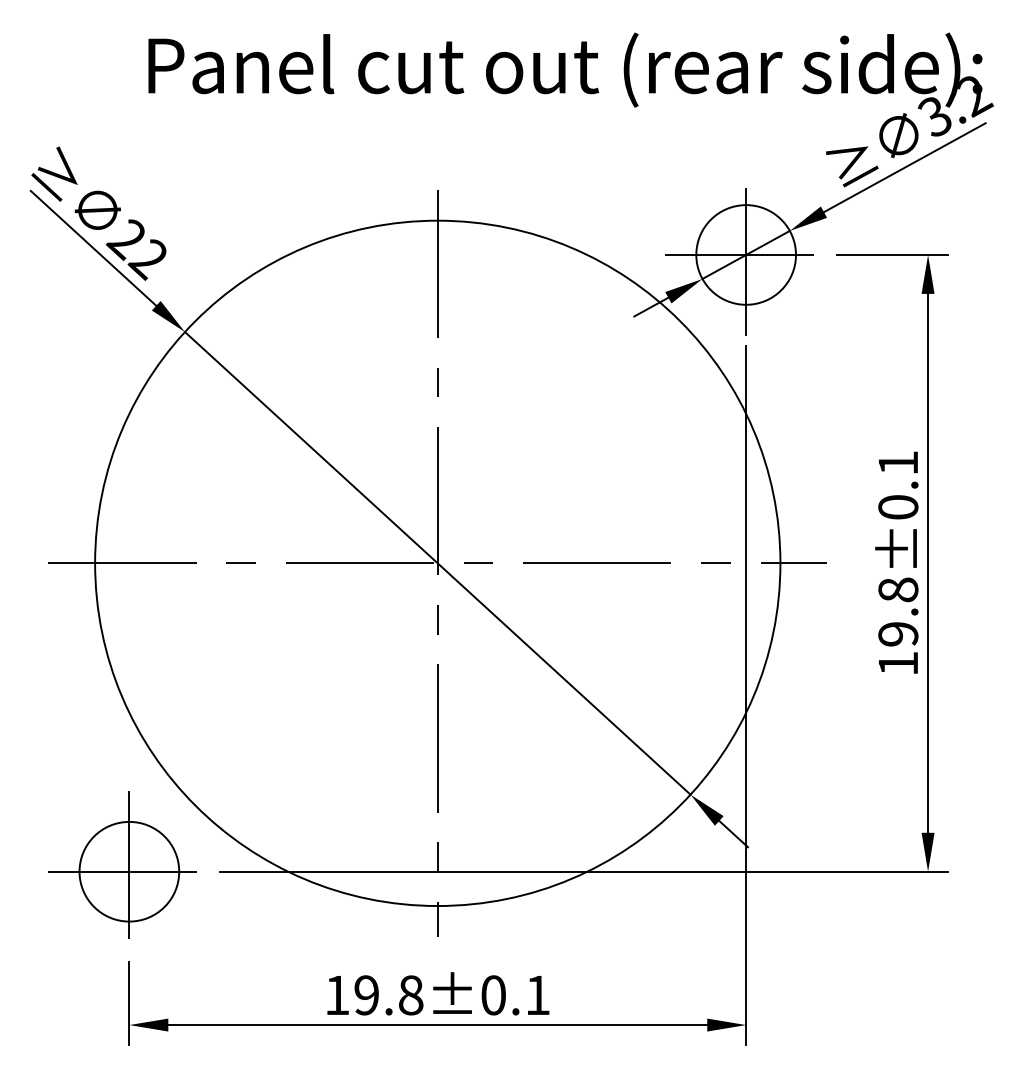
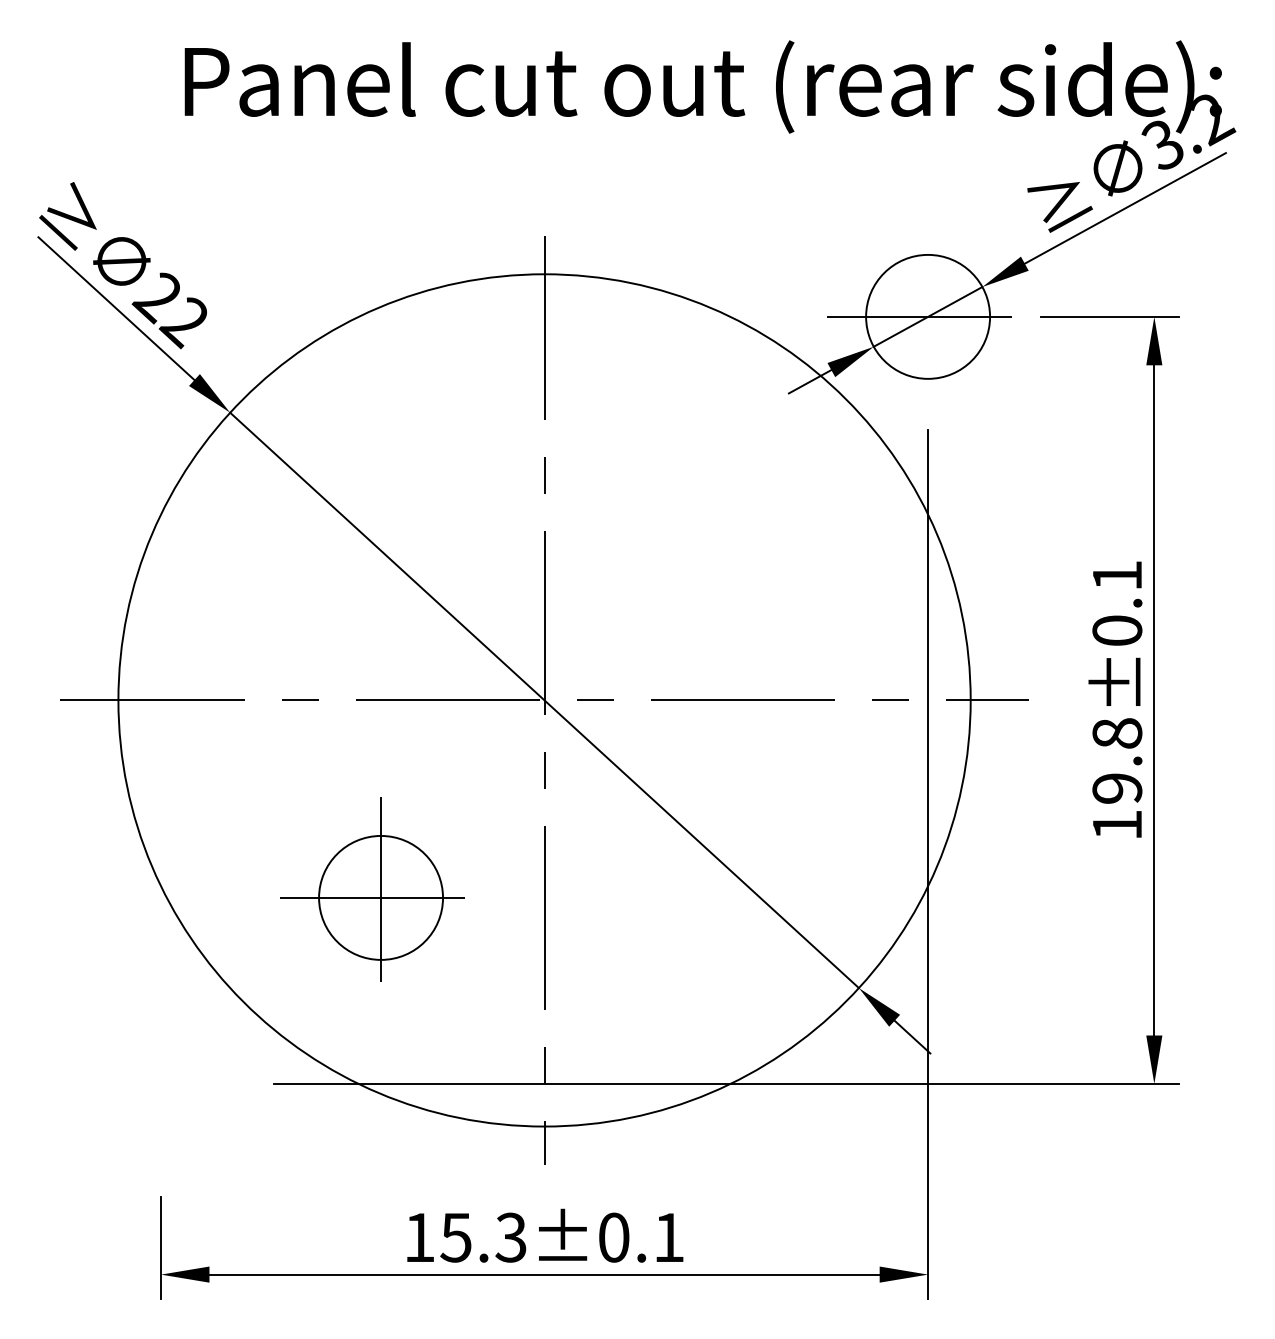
line: (746, 254) -> (928, 316), removed
part: (122, 864) -> (372, 889), moved
text: (388, 995) -> (483, 1237), 19.8±0.1 -> 15.3±0.1

